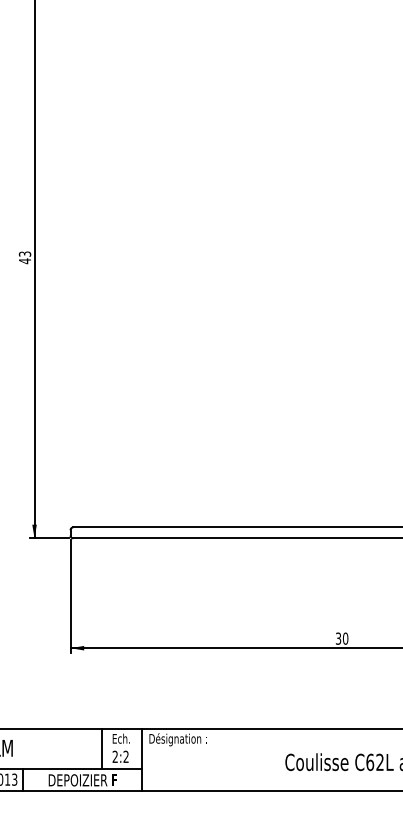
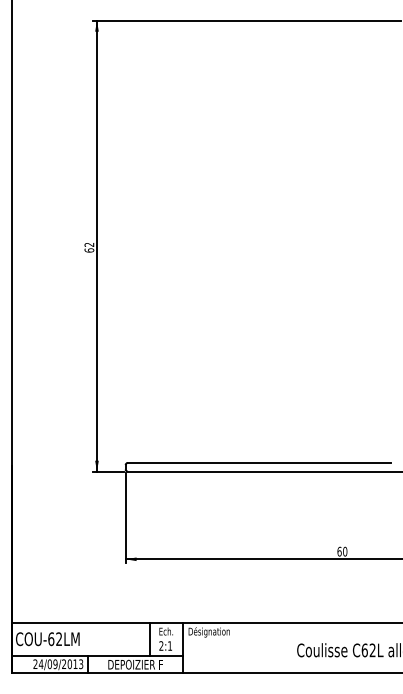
text: (25, 257) -> (89, 247), 43 -> 62
text: (338, 638) -> (339, 551), 30 -> 60
text: (125, 756) -> (169, 645), 2:2 -> 2:1

